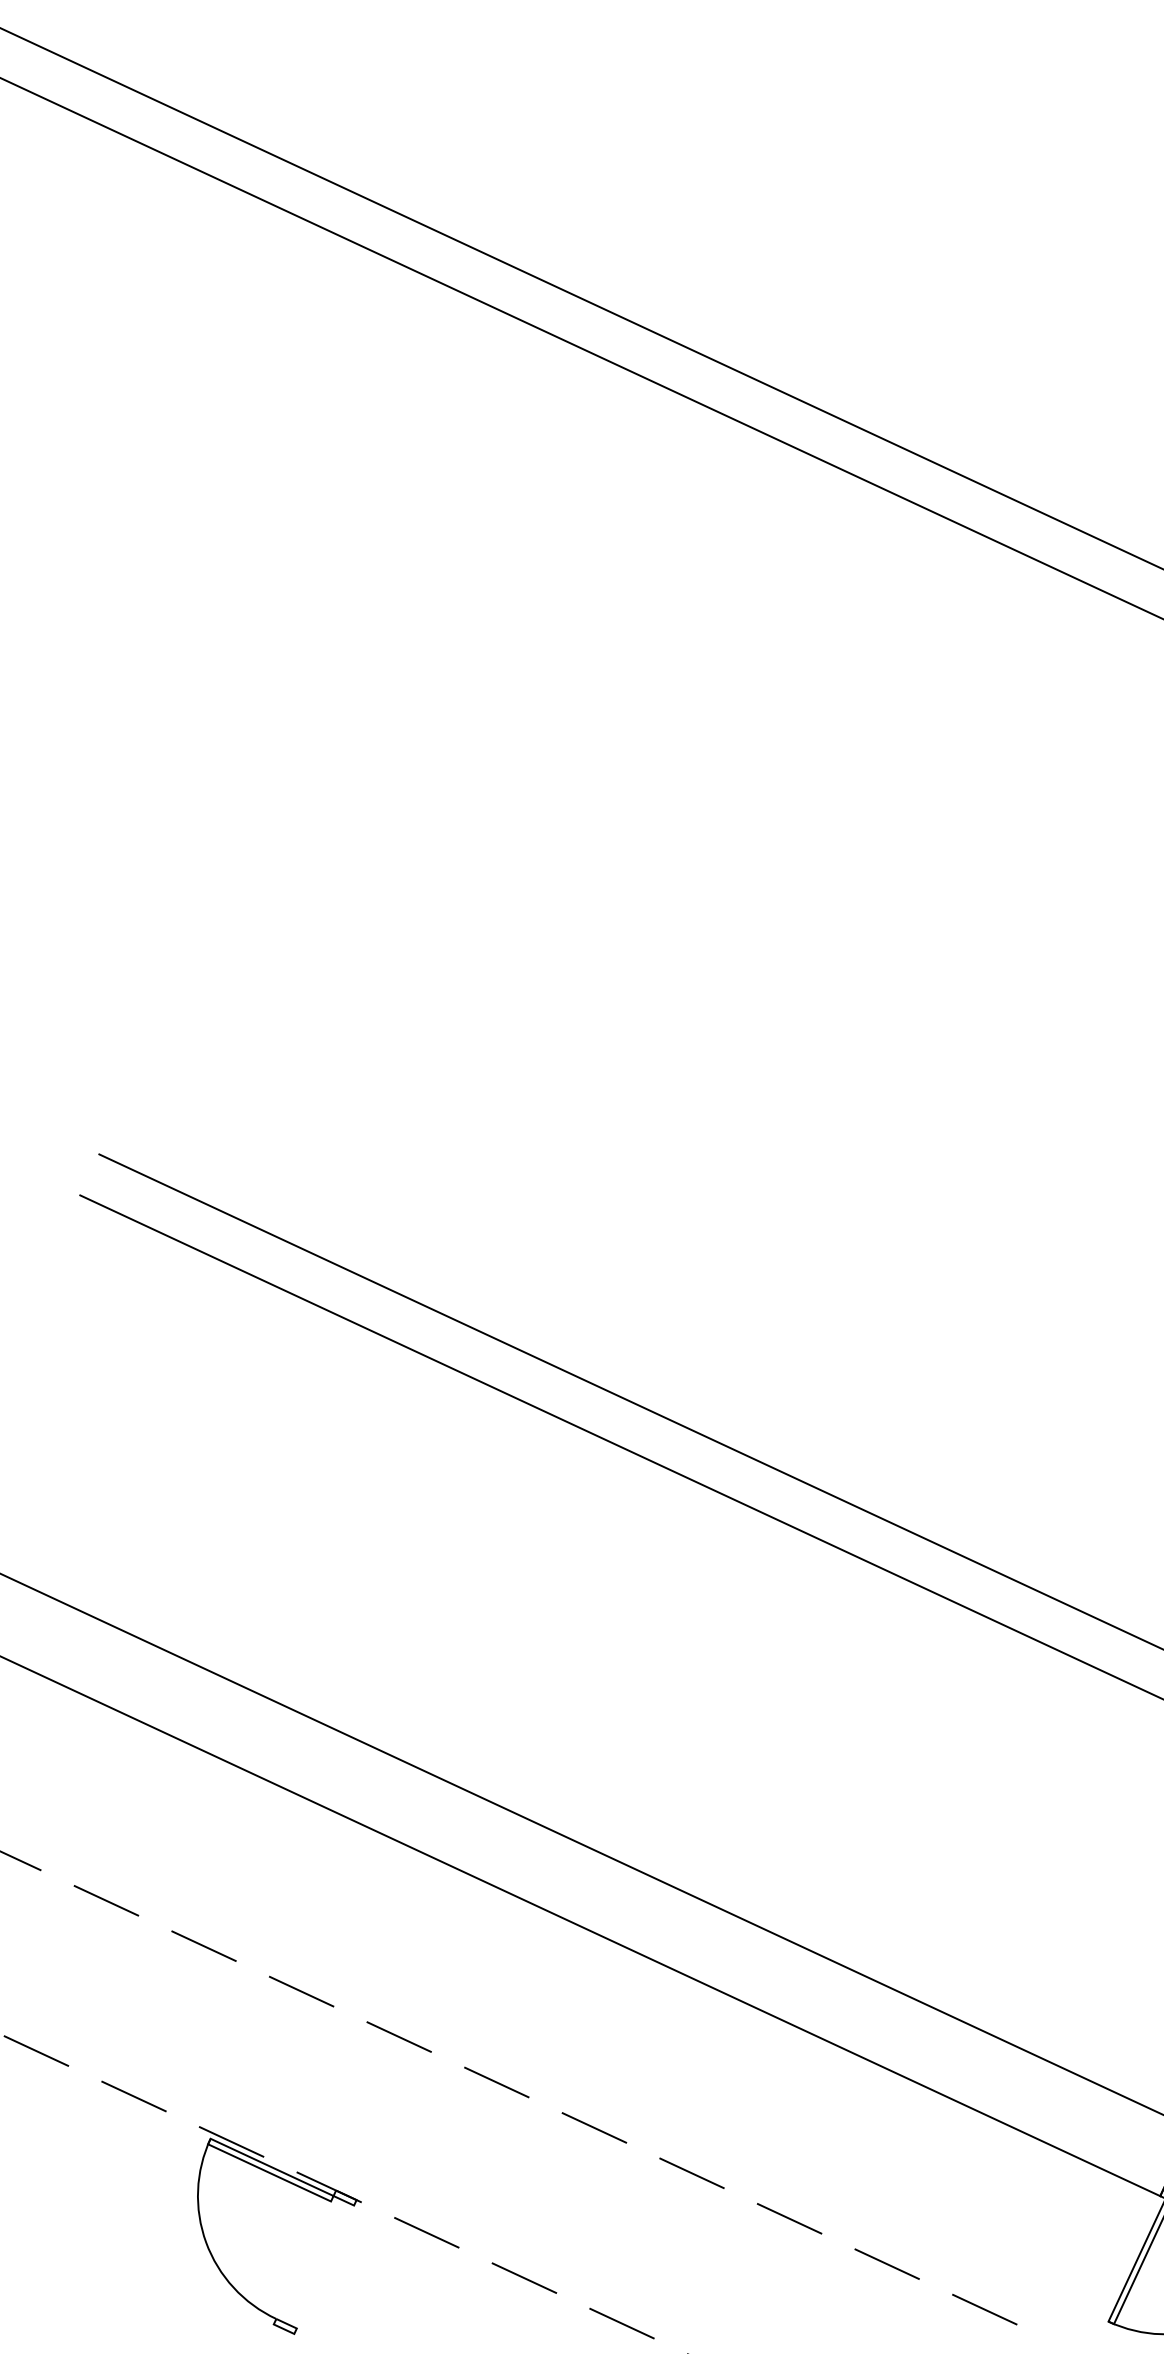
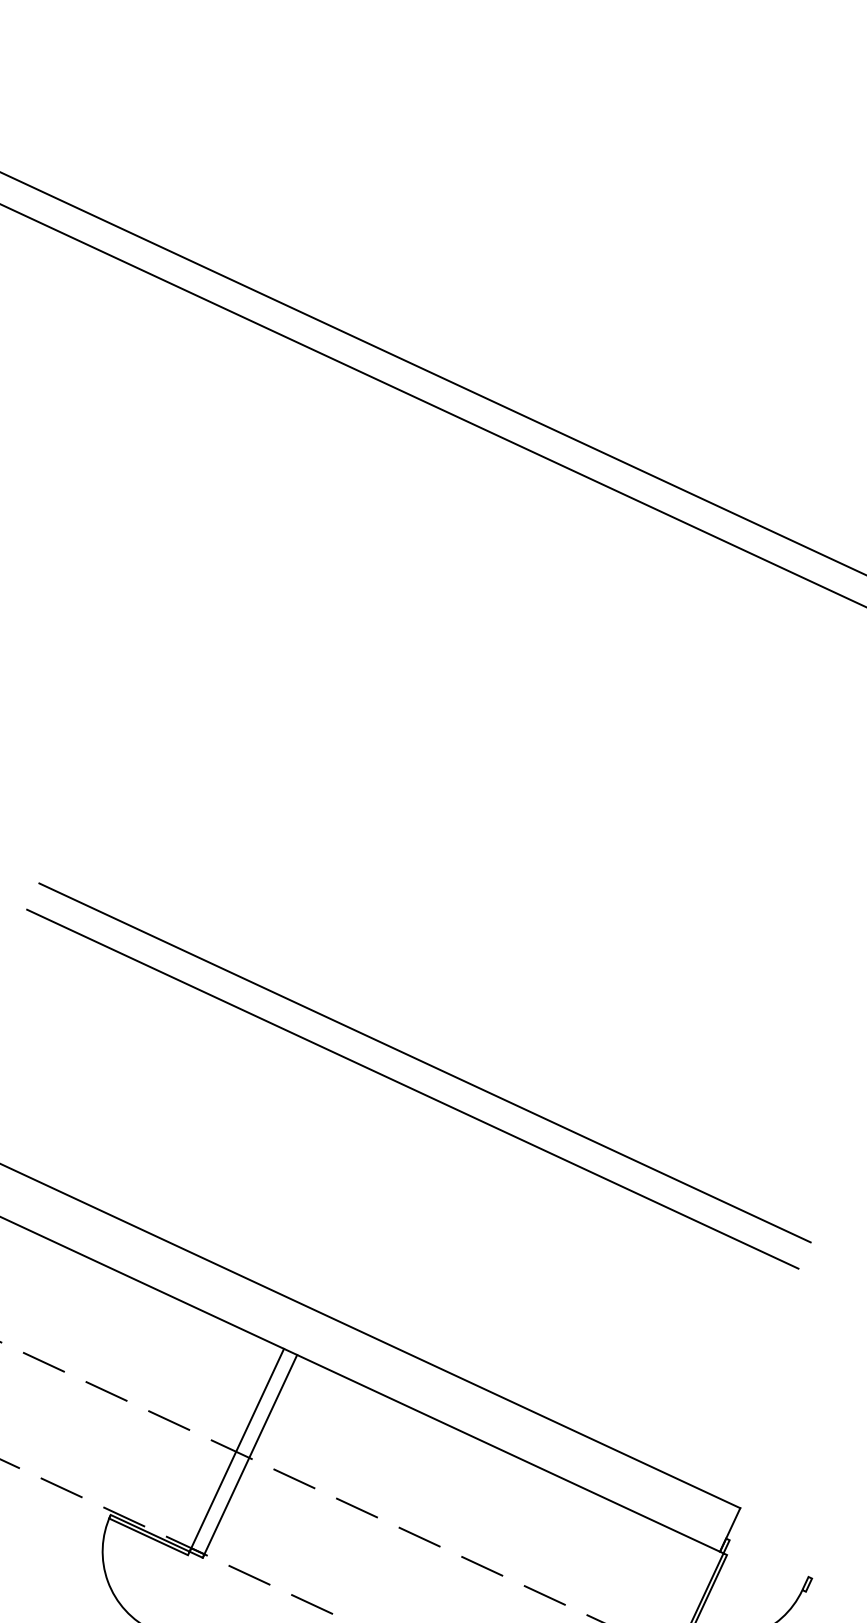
line: (406, 2036) -> (236, 1449), added
line: (426, 2046) -> (249, 1455), added

